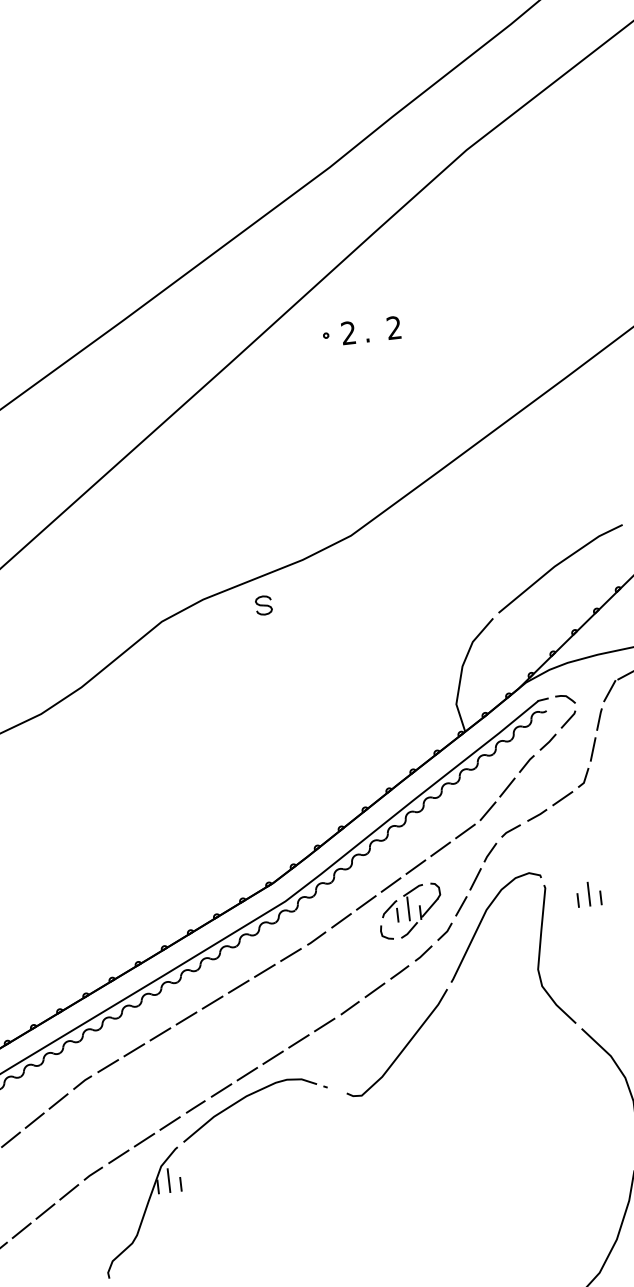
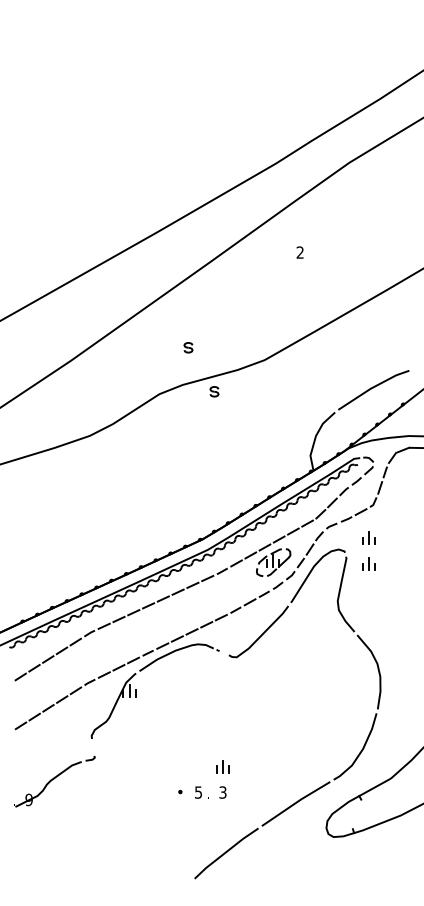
part: (344, 333) -> (273, 252), removed
part: (206, 528) -> (188, 347), added
part: (581, 844) -> (368, 537), added

